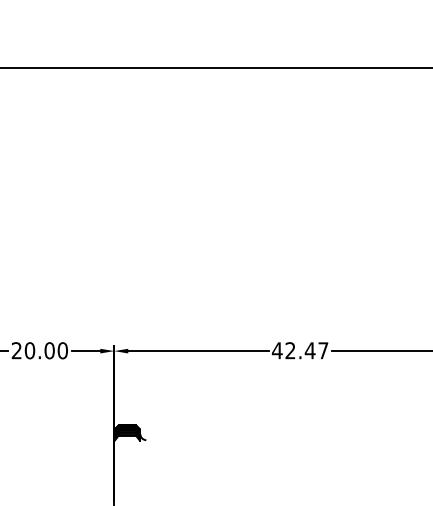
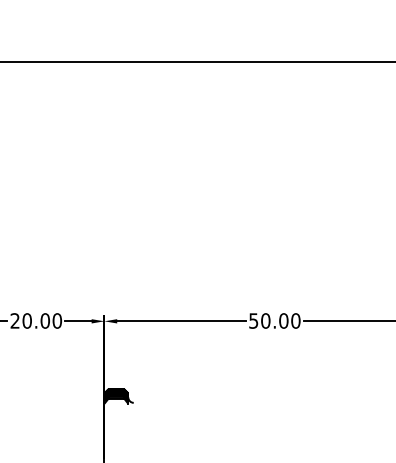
text: (300, 350) -> (274, 320), 42.47 -> 50.00

